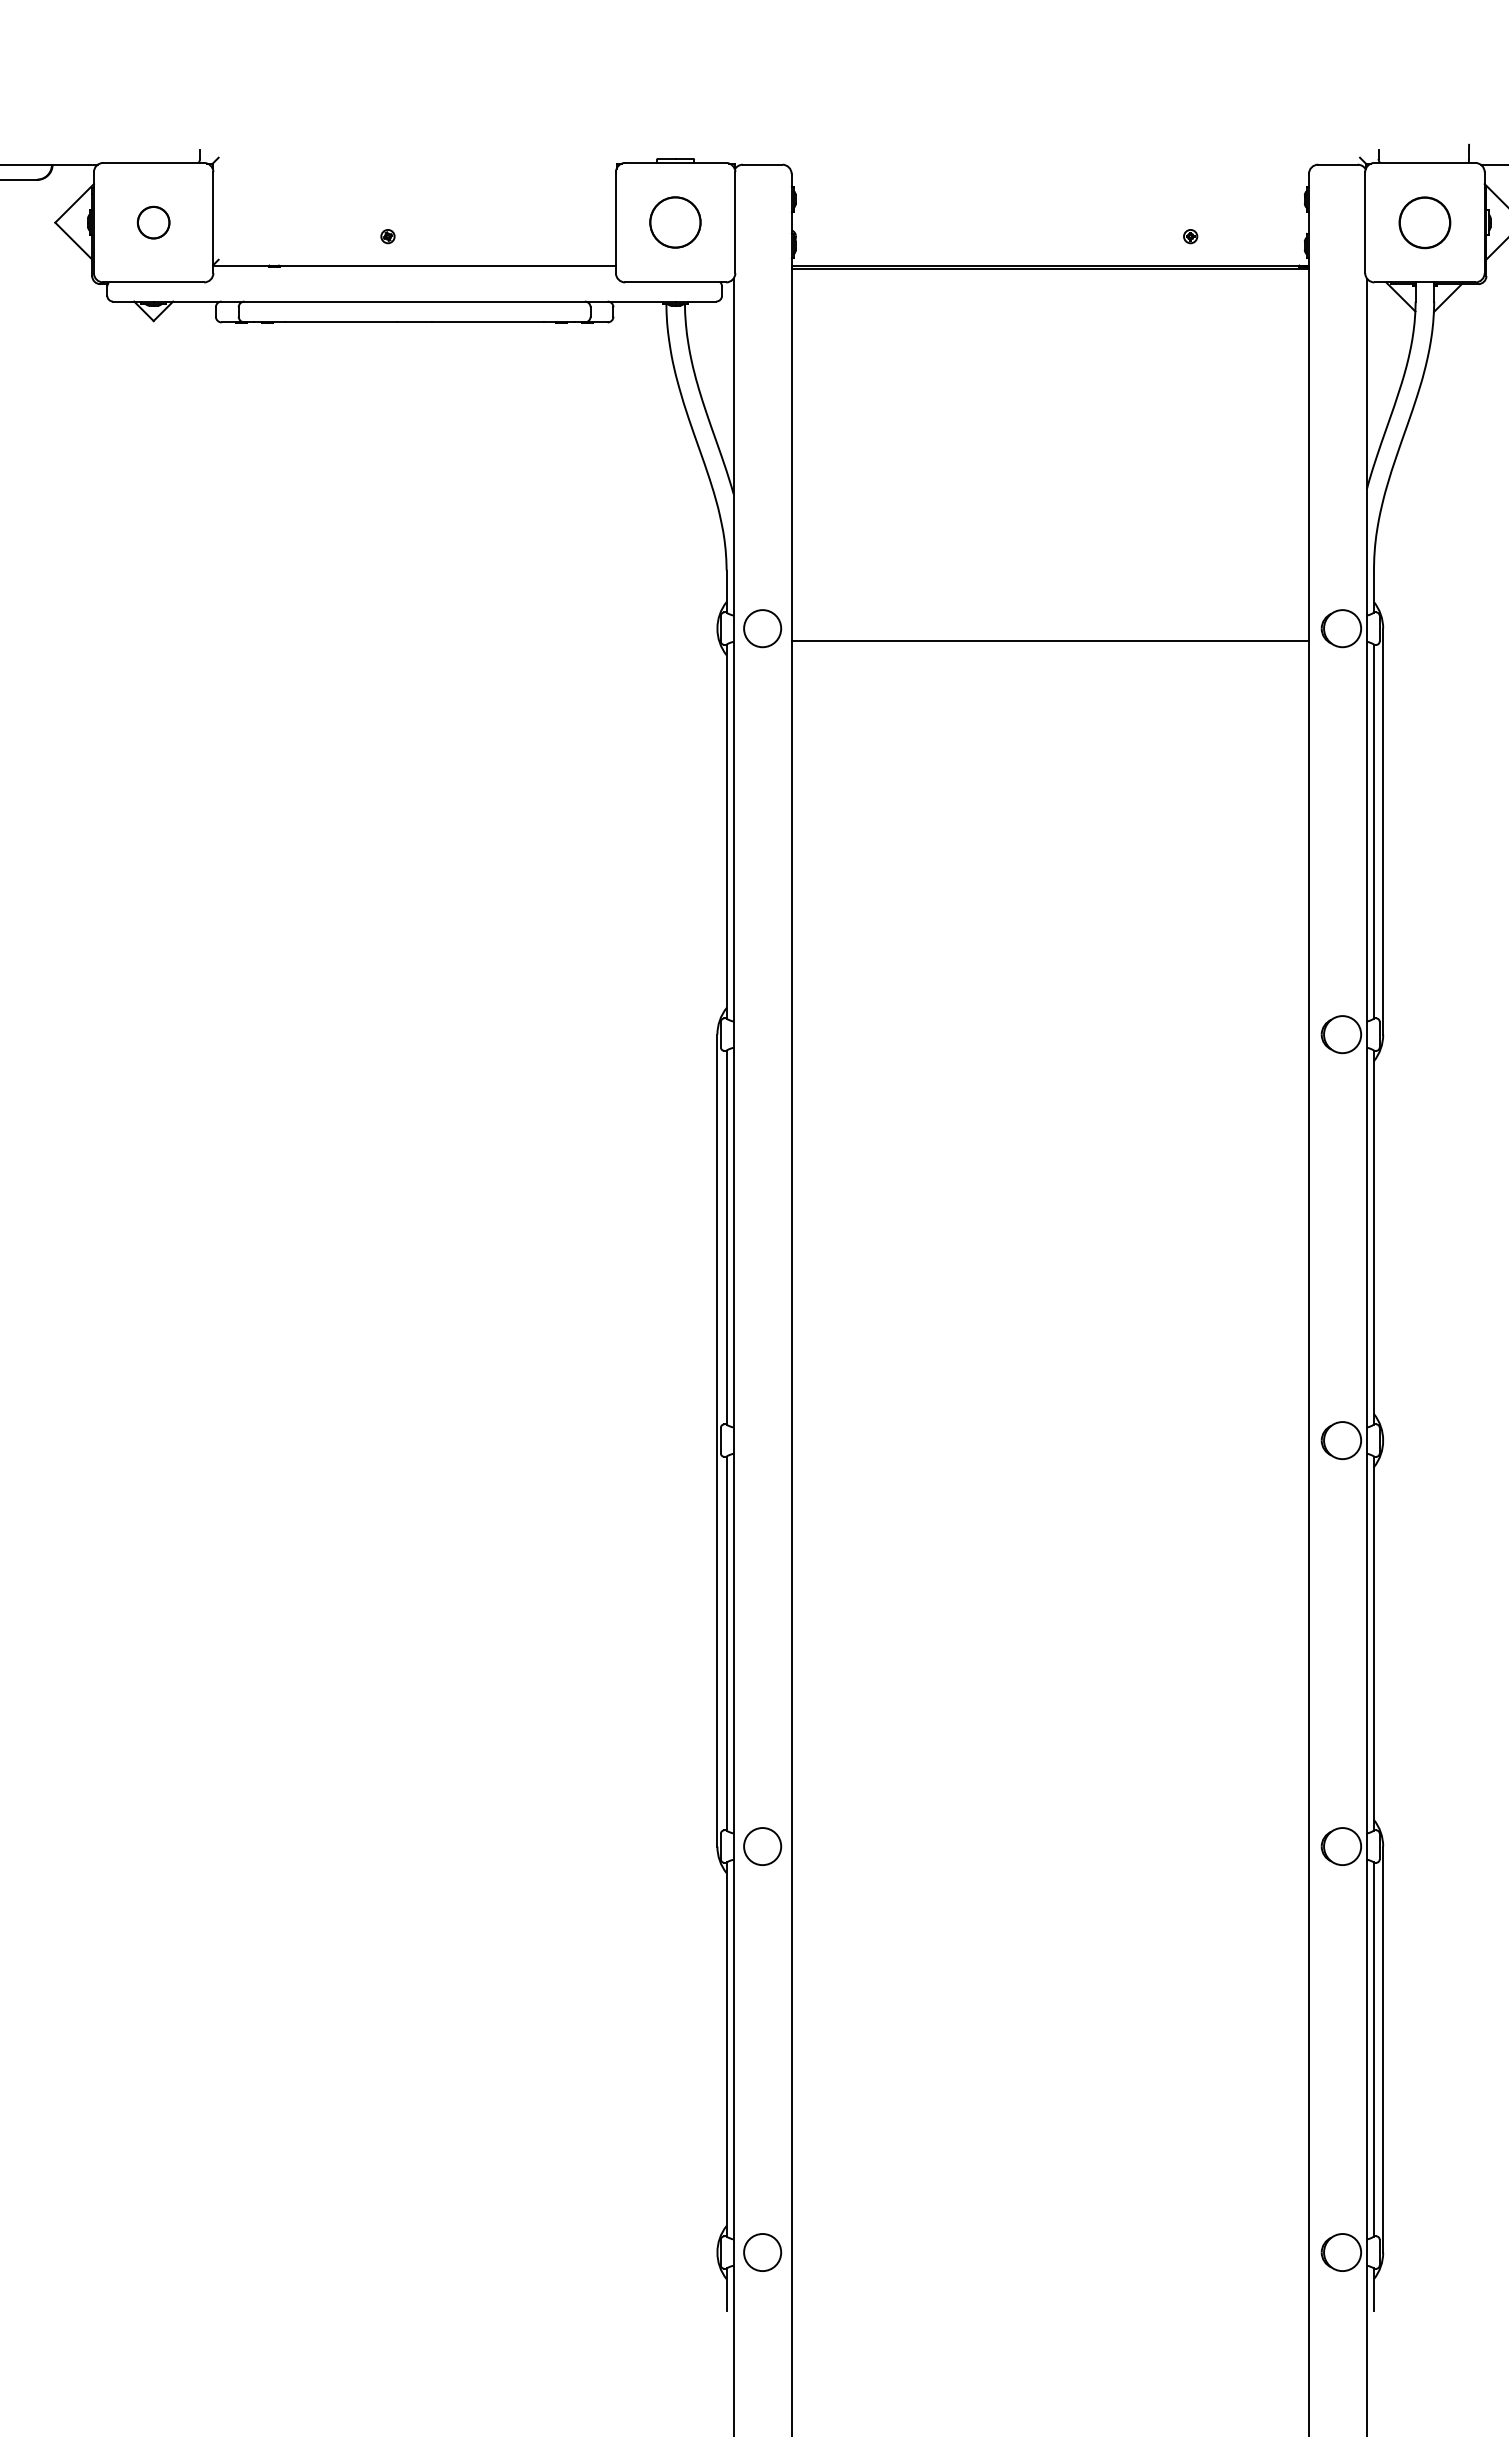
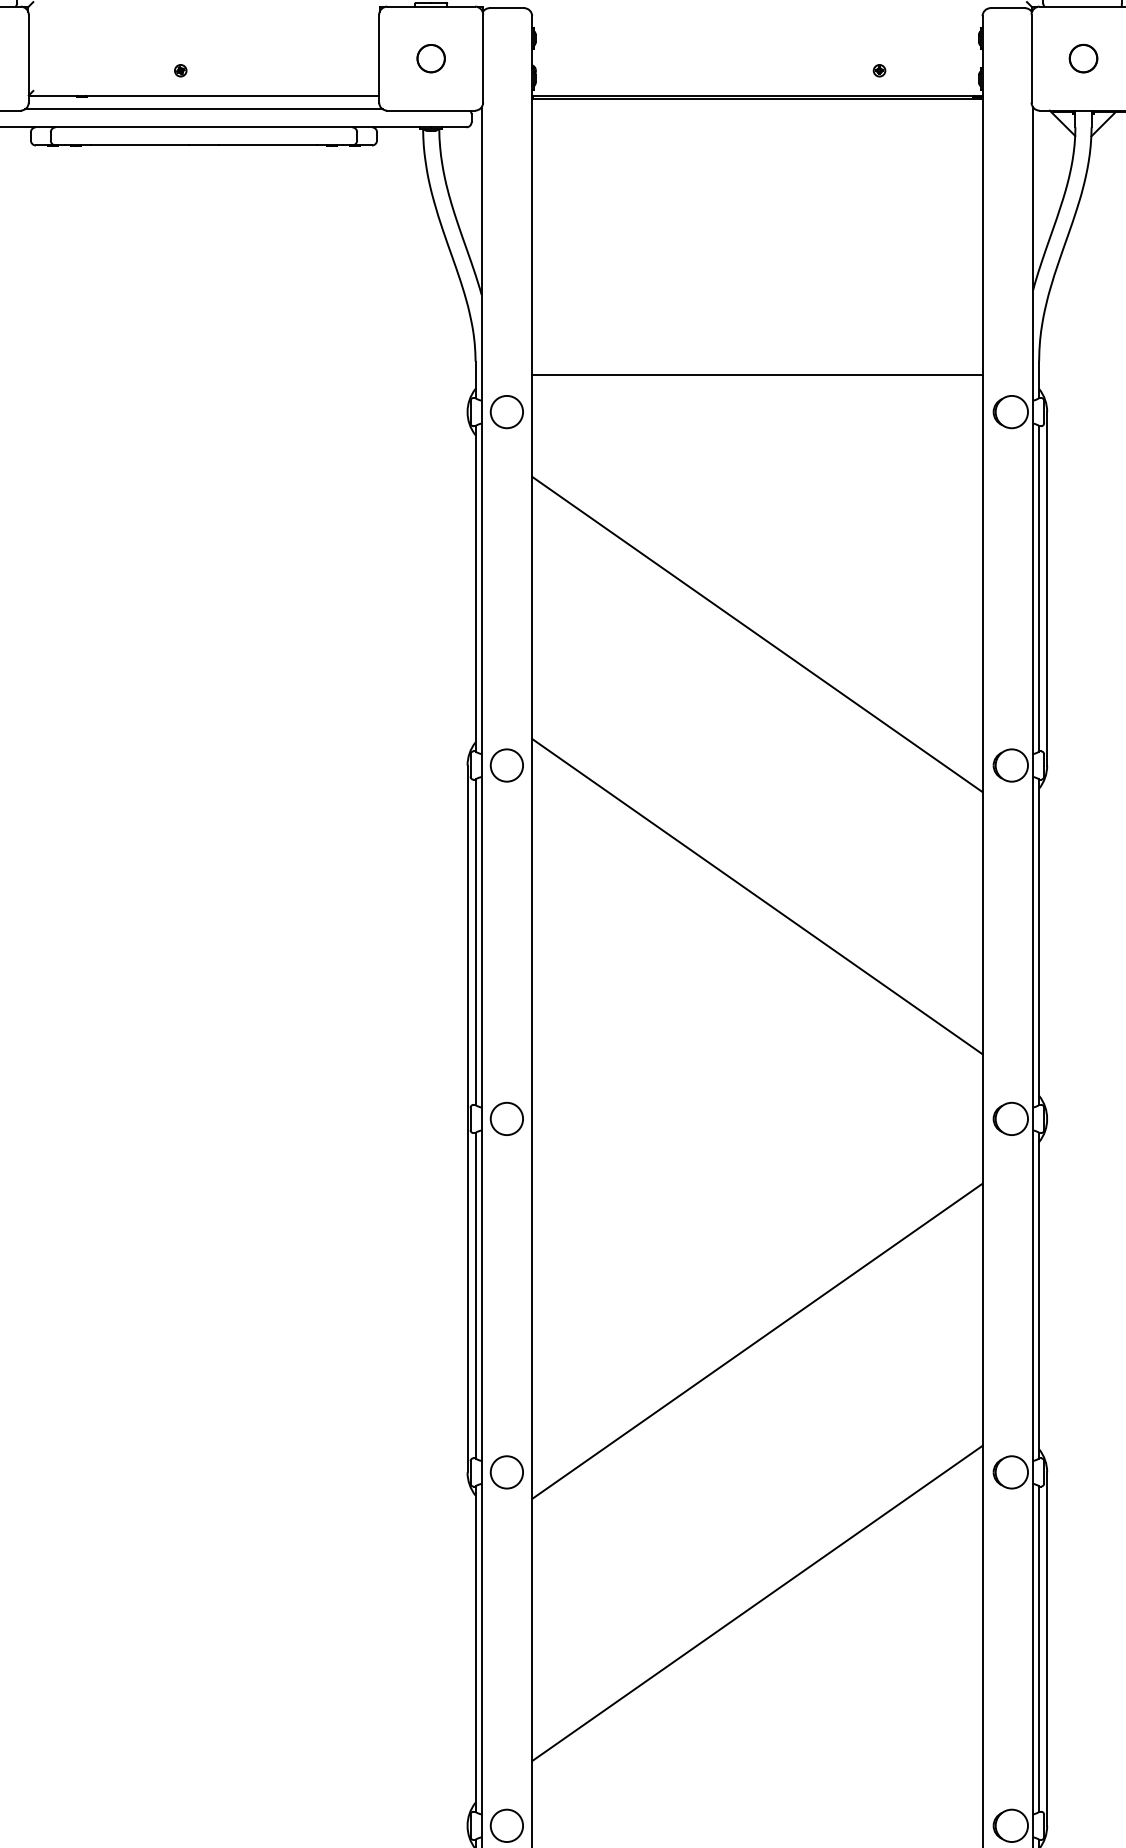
circle: (675, 222) -> (431, 58), size x0.62
part: (1424, 222) -> (1083, 58), size x0.62
line: (414, 280) -> (203, 108), added
line: (1049, 640) -> (756, 374), moved
line: (1049, 884) -> (756, 634), added
circle: (762, 1034) -> (506, 765), added
line: (1049, 1185) -> (756, 896), added
circle: (762, 1440) -> (506, 1118), added
line: (1049, 1695) -> (756, 1340), added
line: (1049, 1997) -> (756, 1603), added

